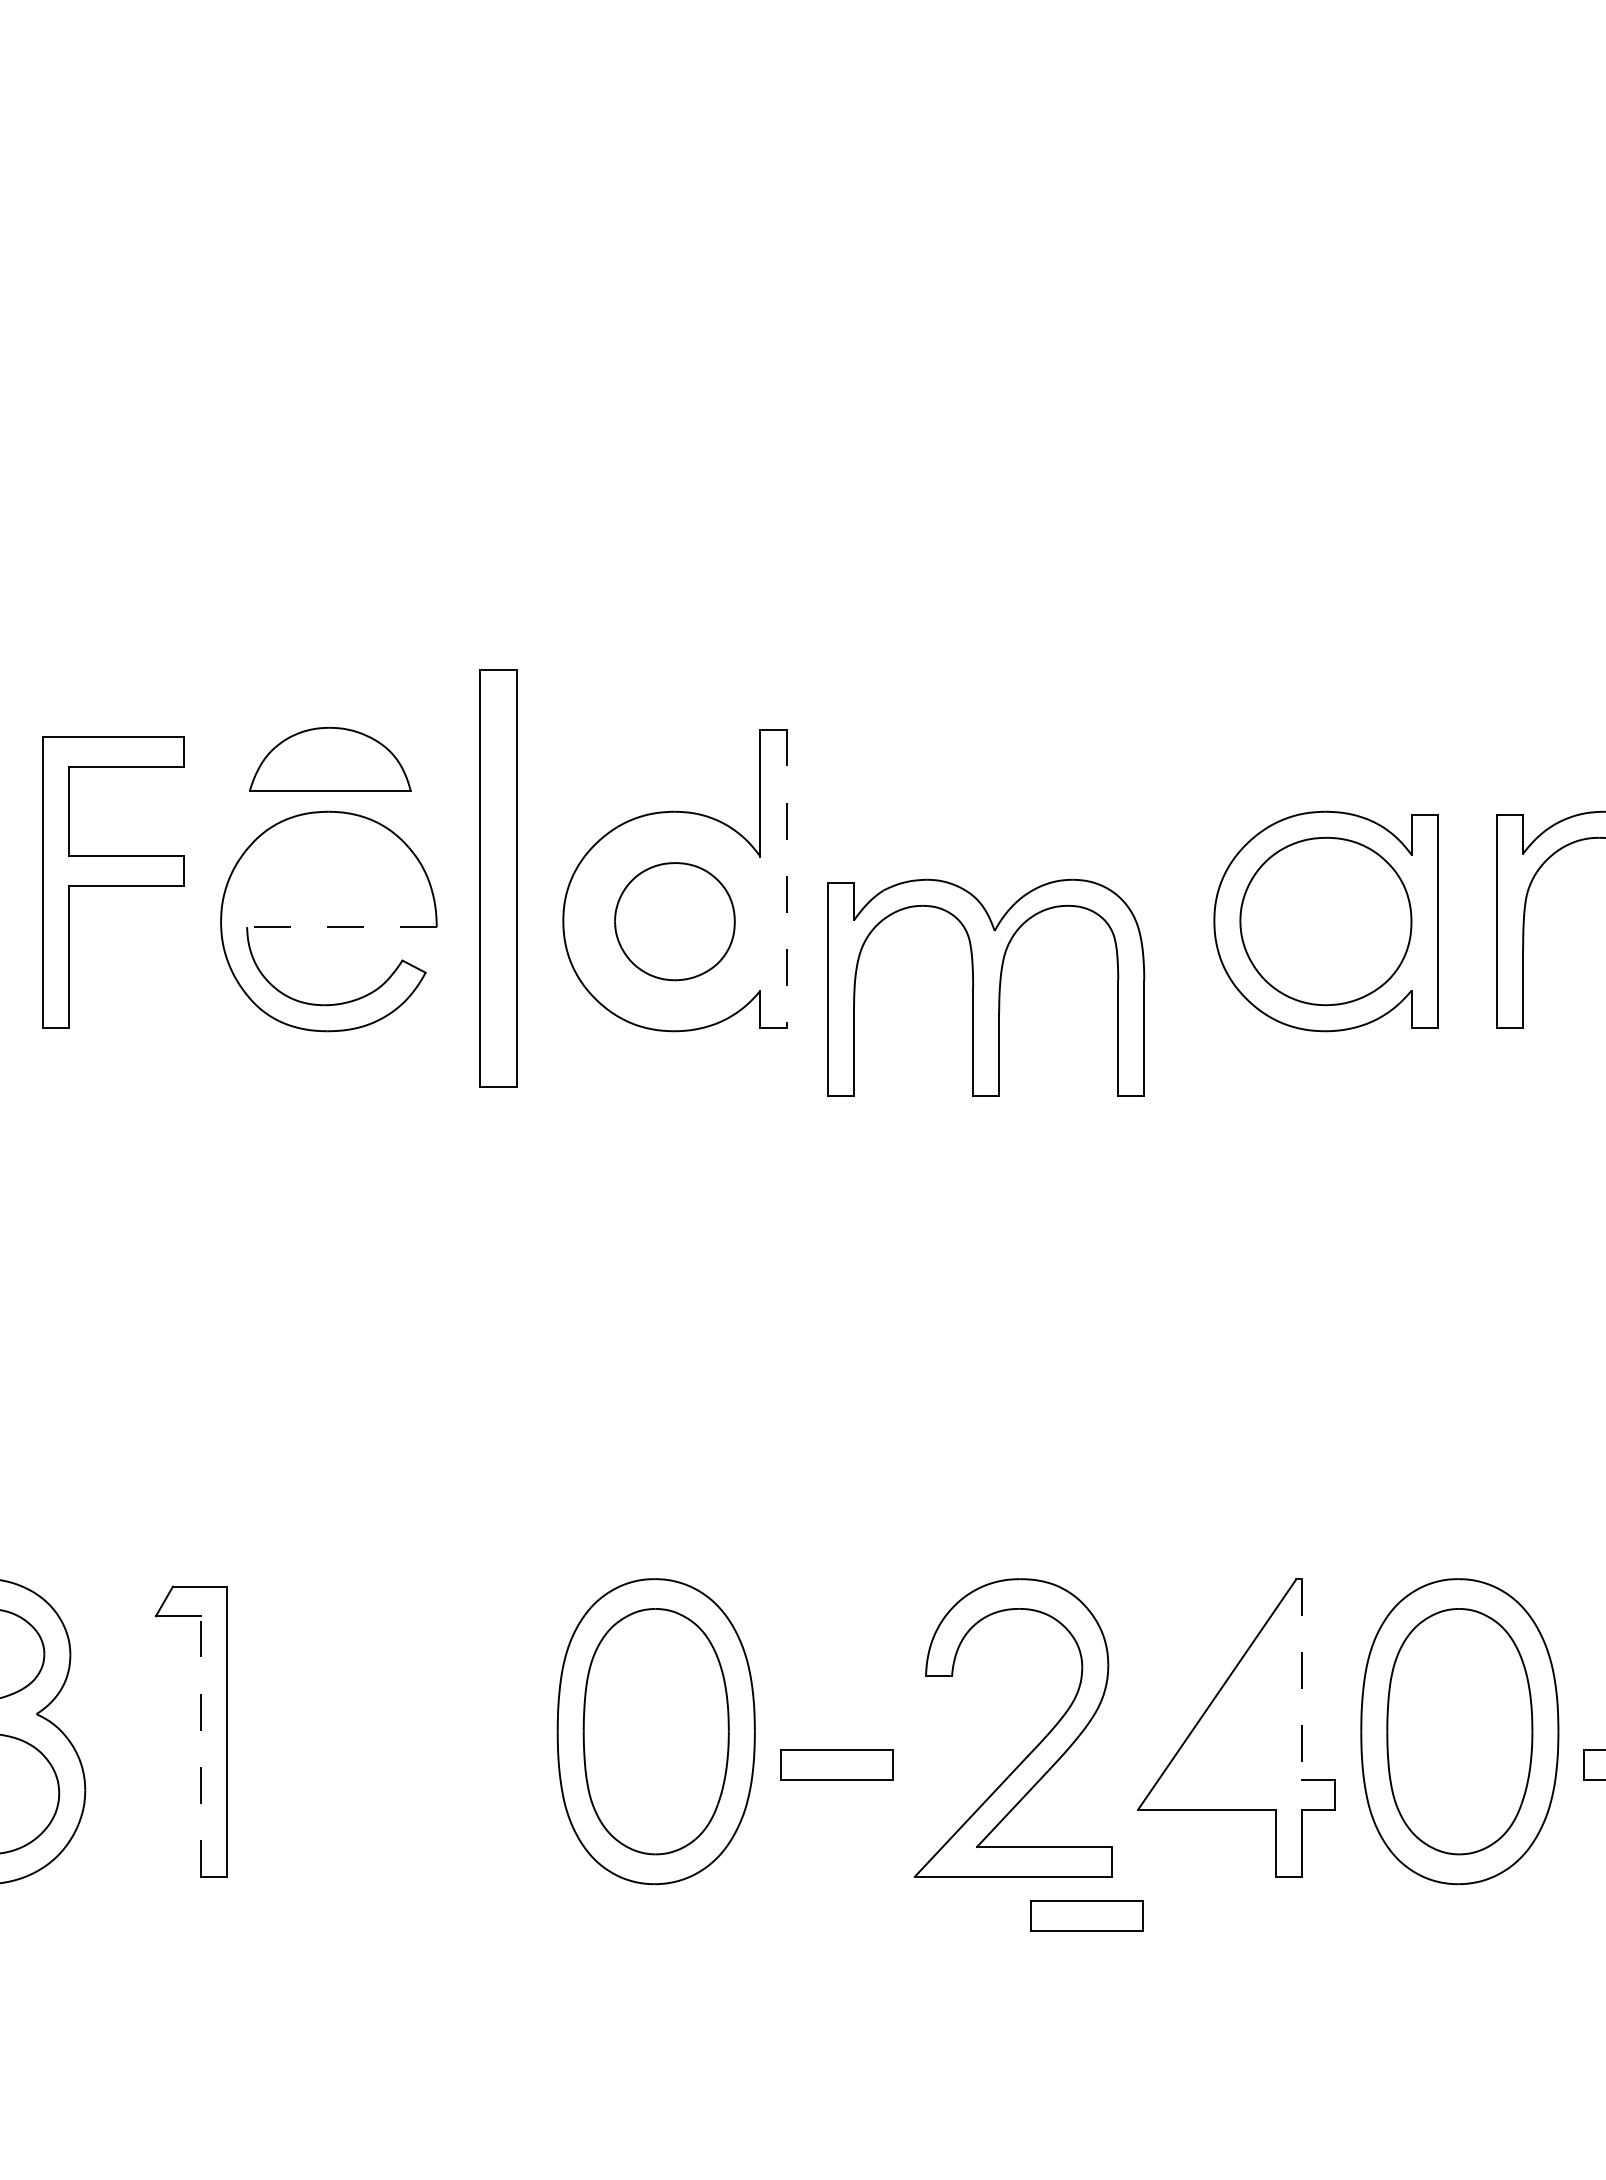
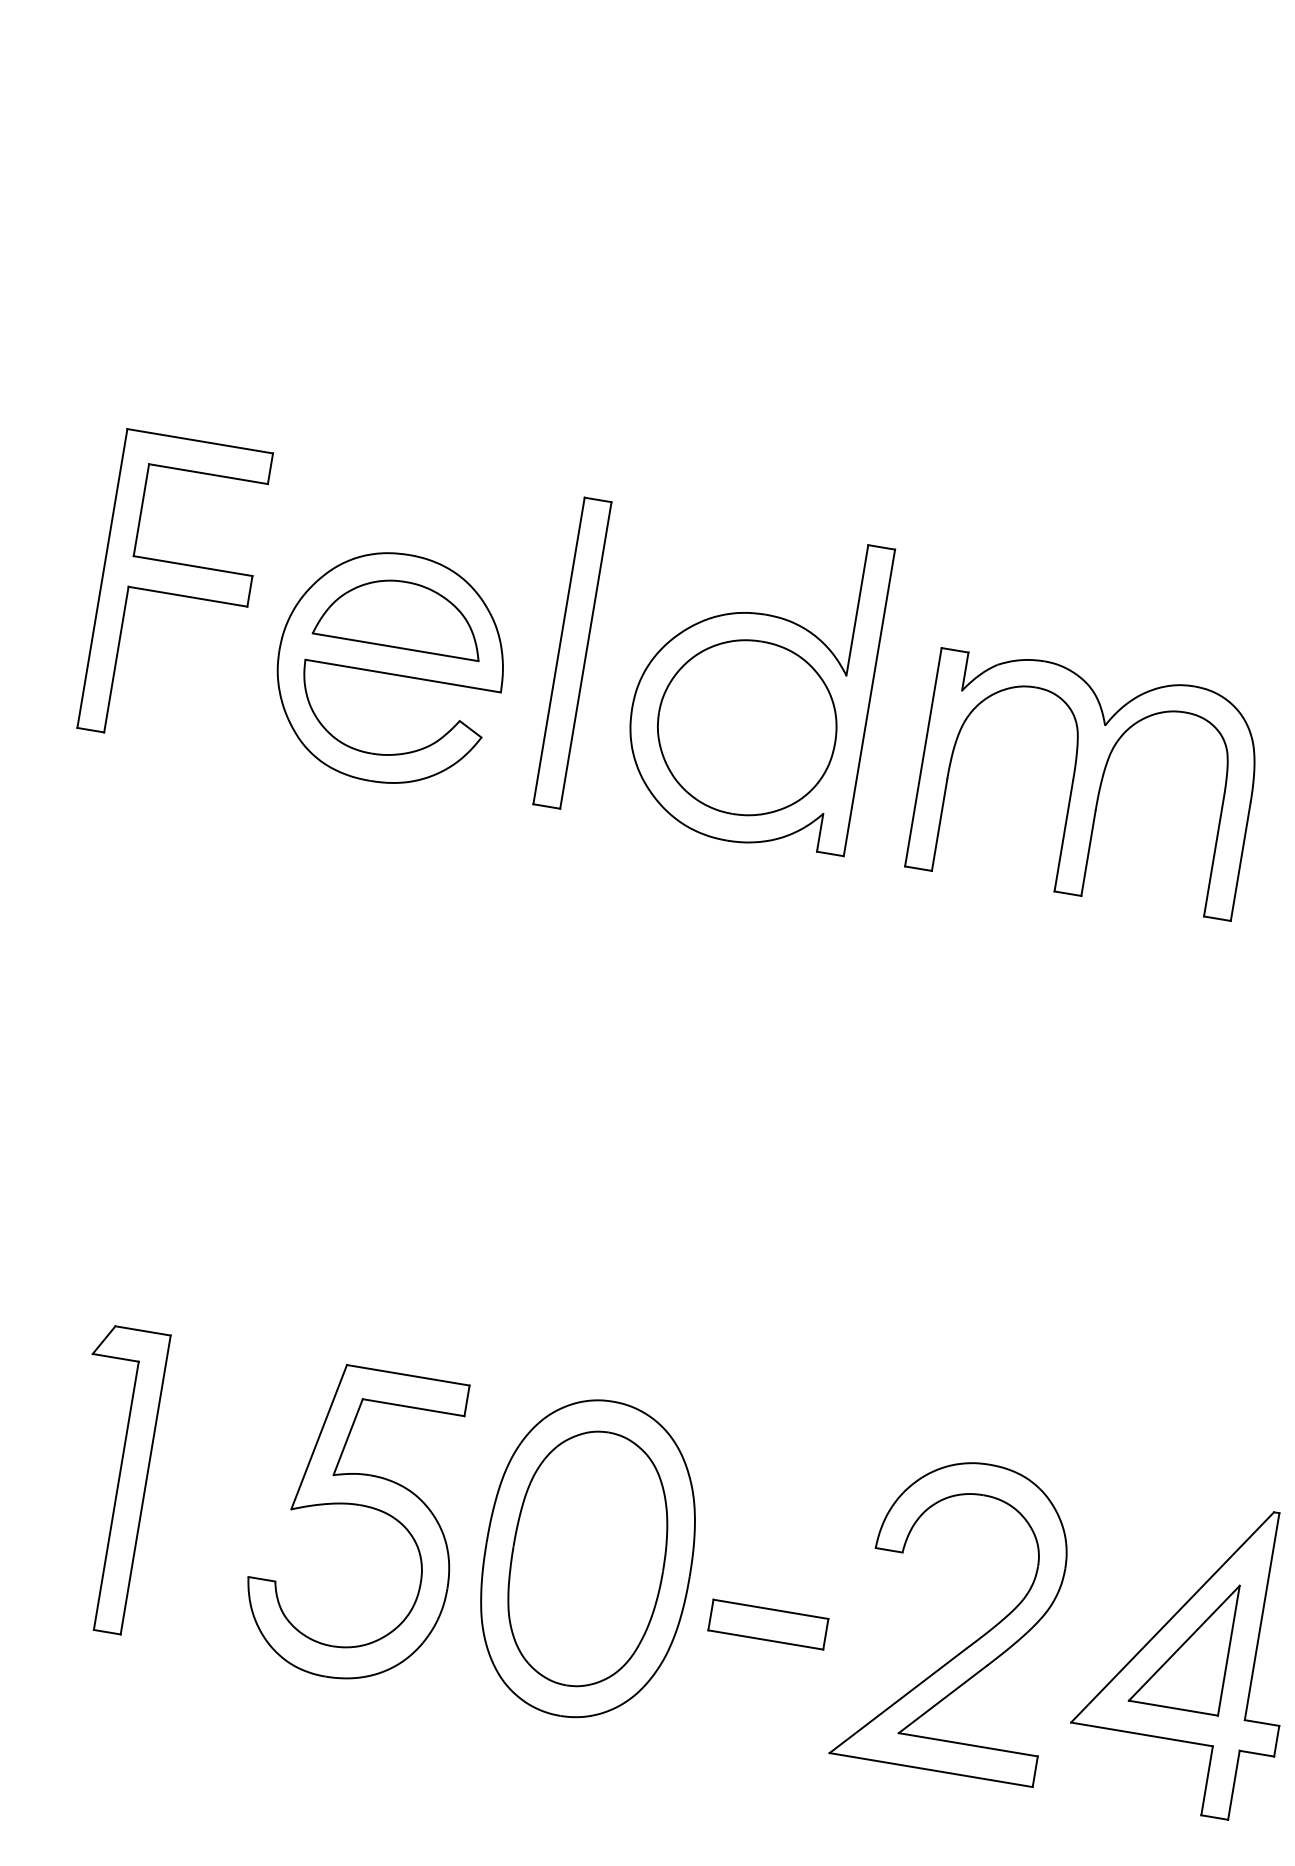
part: (330, 758) -> (401, 613), moved
part: (497, 878) -> (571, 652), size x0.71
line: (786, 878) -> (869, 702), dashed -> solid
part: (674, 921) -> (746, 727), size x1.43
line: (341, 927) -> (402, 676), dashed -> solid
part: (986, 987) -> (1086, 782), moved
line: (1301, 1680) -> (1261, 1617), dashed -> solid
part: (432, 1717) -> (360, 1505), added
part: (1232, 1717) -> (1184, 1643), added
line: (200, 1746) -> (116, 1495), dashed -> solid
part: (1086, 1915) -> (999, 1822), removed

